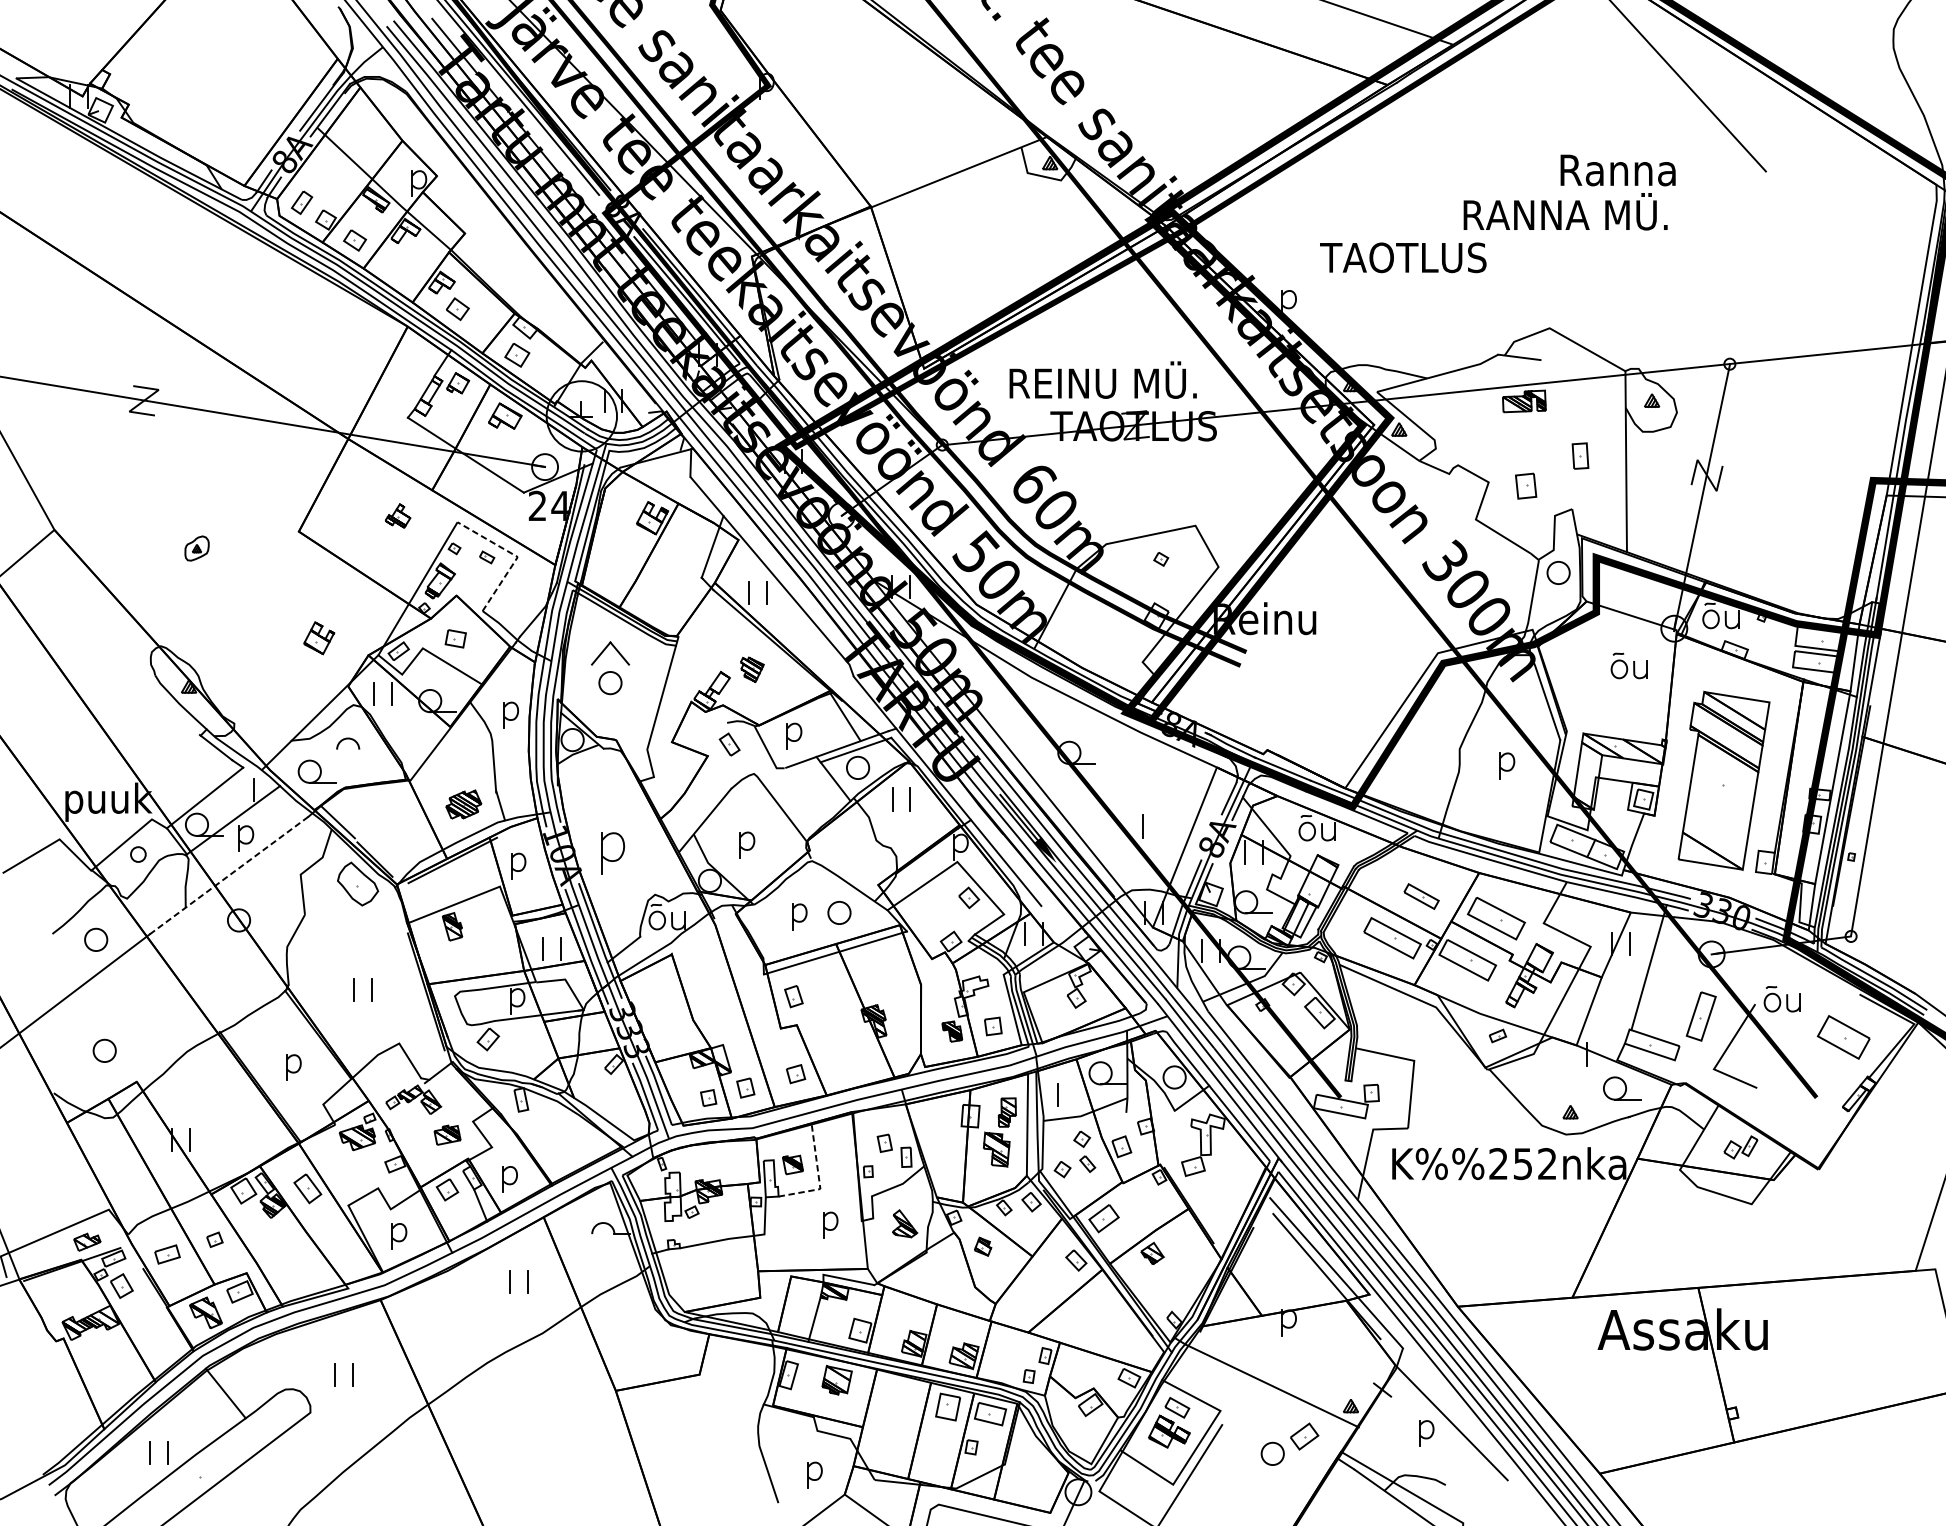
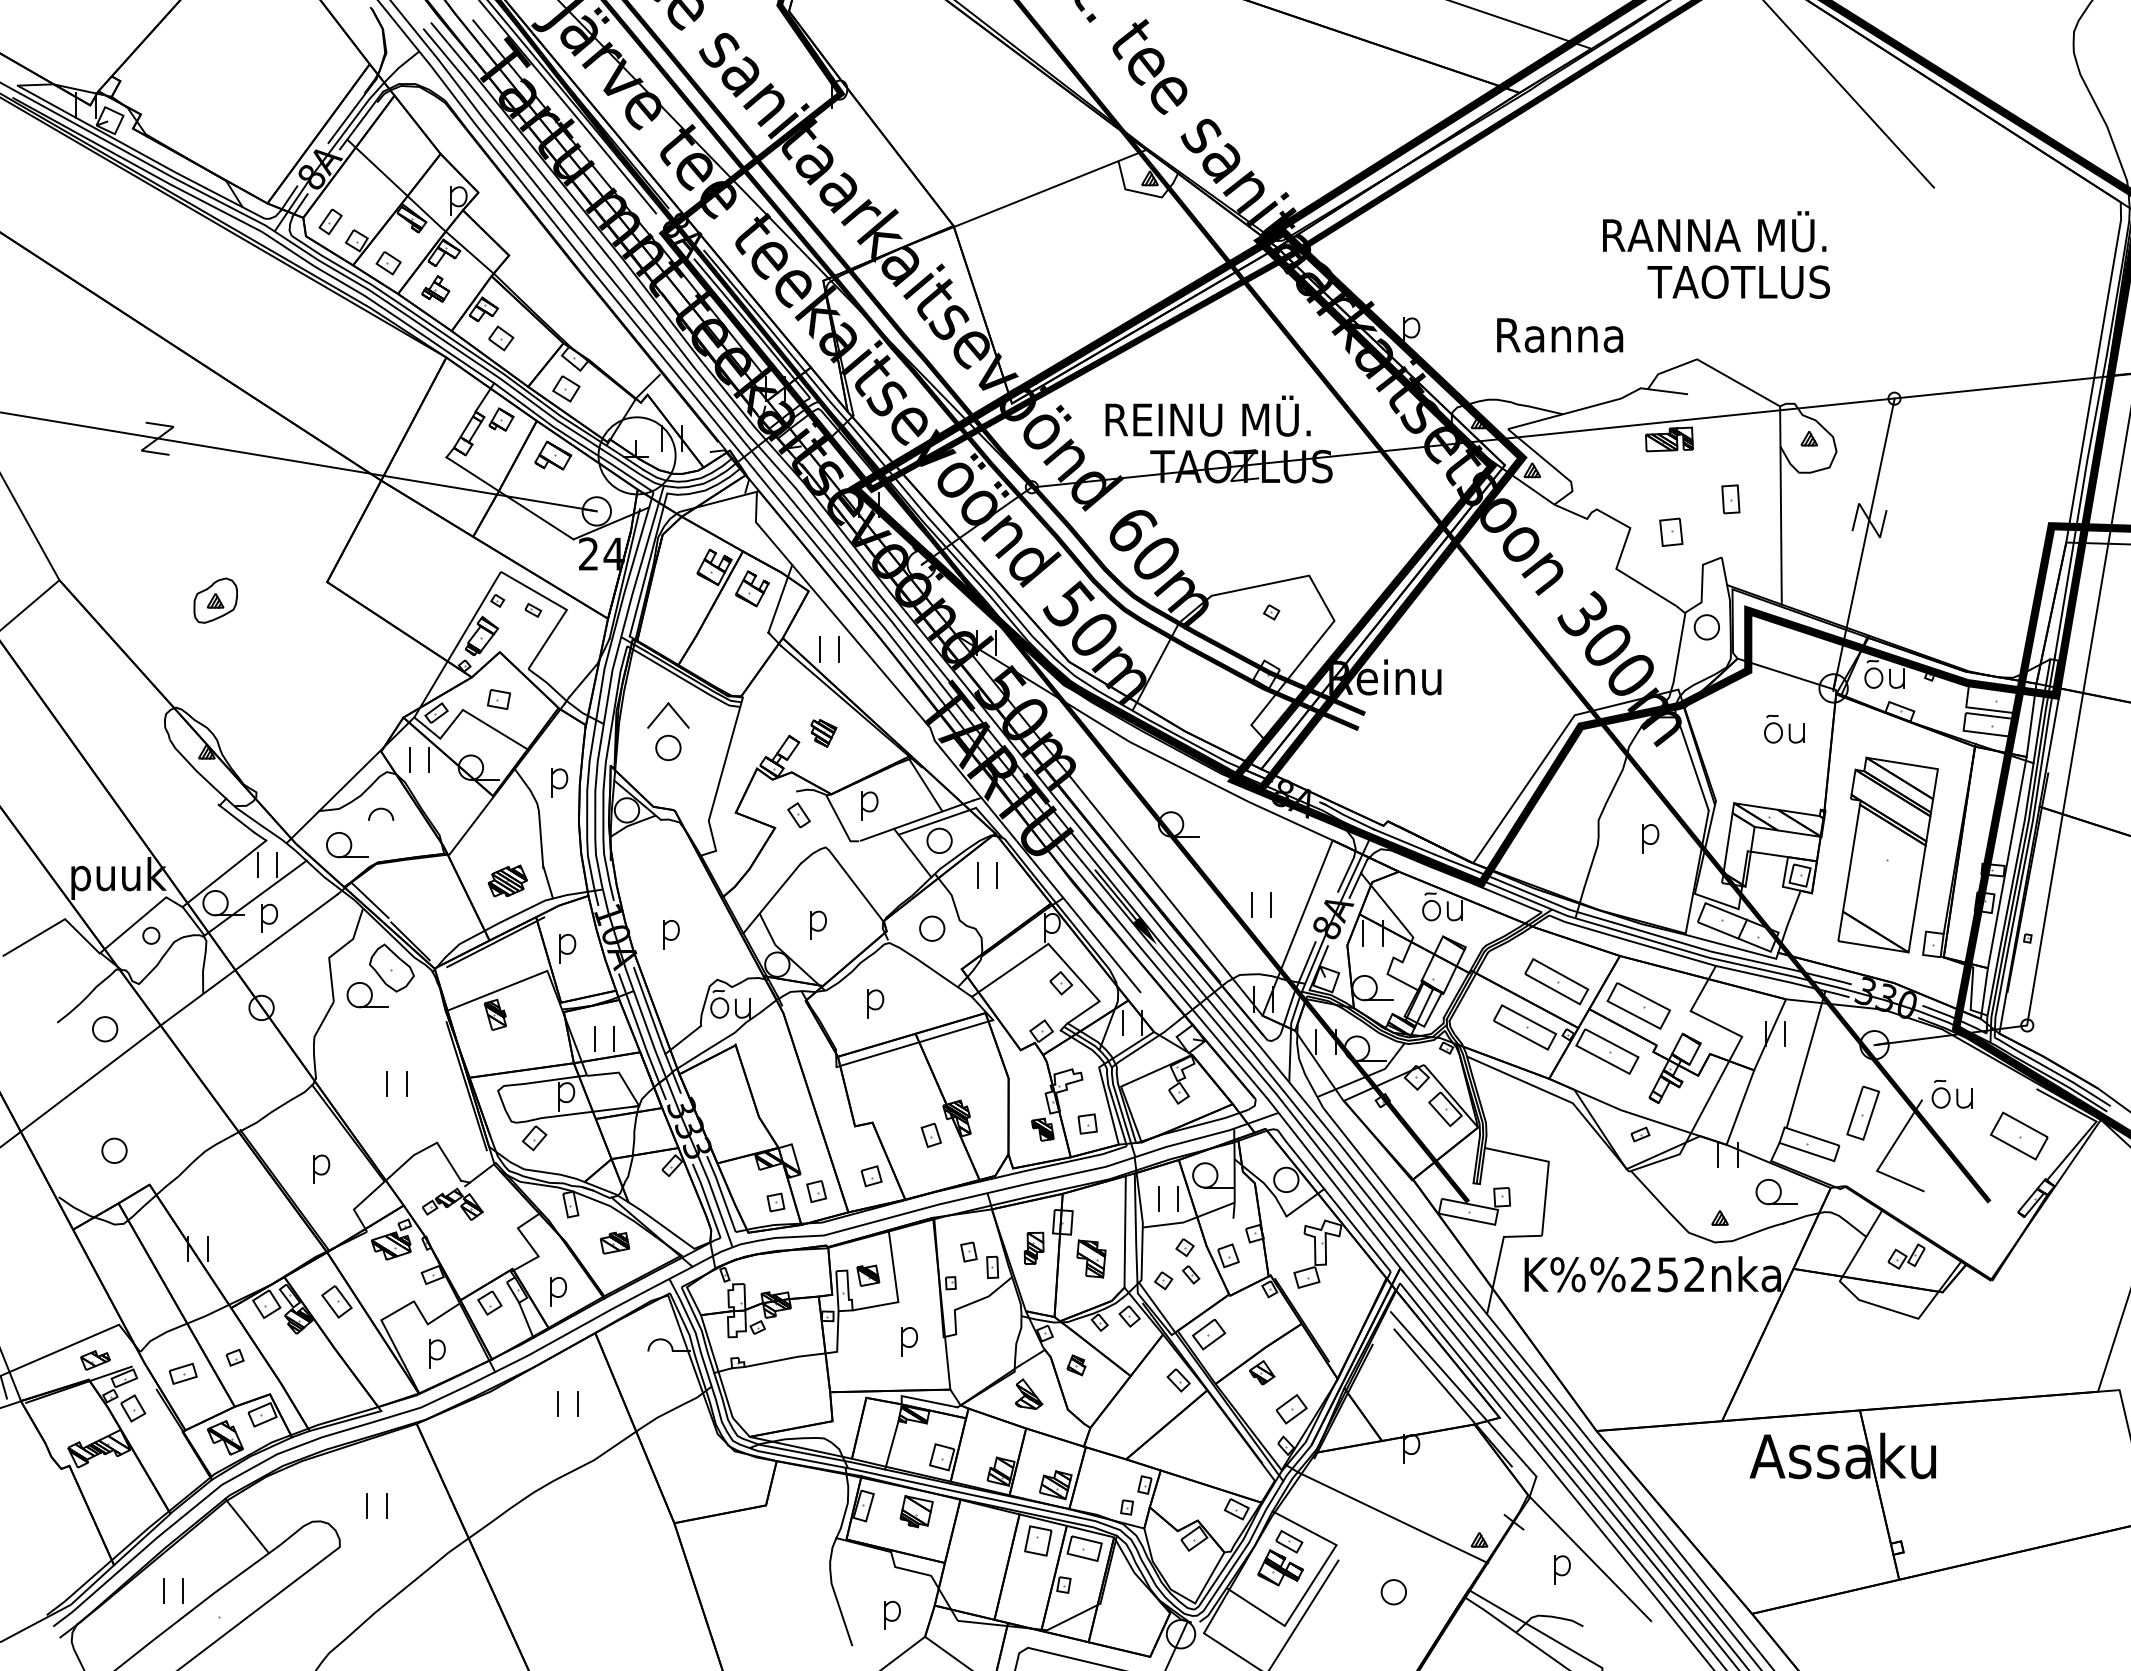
text: (1618, 170) -> (1560, 335), moved
text: (1403, 257) -> (1738, 281), moved
part: (397, 515) -> (435, 288), moved
part: (196, 548) -> (215, 600), size x1.67
line: (515, 555) -> (564, 608), dashed -> solid
part: (319, 637) -> (752, 588), moved
line: (236, 789) -> (258, 864), added
line: (1161, 825) -> (1271, 904), added
part: (613, 853) -> (671, 934), size x0.62
line: (229, 875) -> (251, 958), dashed -> solid
part: (1421, 896) -> (1556, 981), size x1.67
part: (335, 909) -> (367, 995), added
circle: (839, 912) -> (932, 928), moved
part: (793, 995) -> (930, 1134), moved
line: (1569, 1054) -> (1718, 1154), added
line: (1075, 1095) -> (1177, 1199), added
part: (1006, 1111) -> (1033, 1247), moved
part: (447, 1134) -> (614, 1242), moved
line: (818, 1178) -> (896, 1290), dashed -> solid
part: (905, 1223) -> (1029, 1393), moved
part: (1304, 1436) -> (1291, 1409), moved

